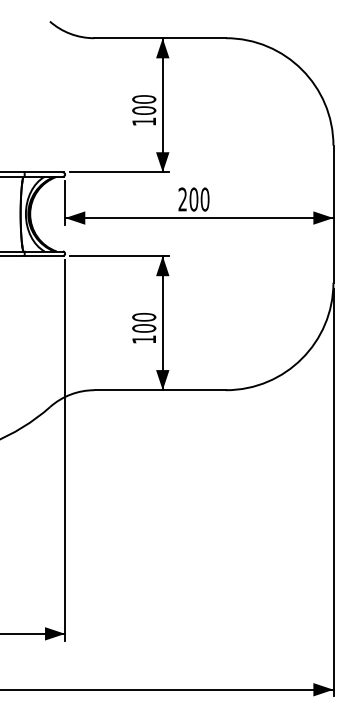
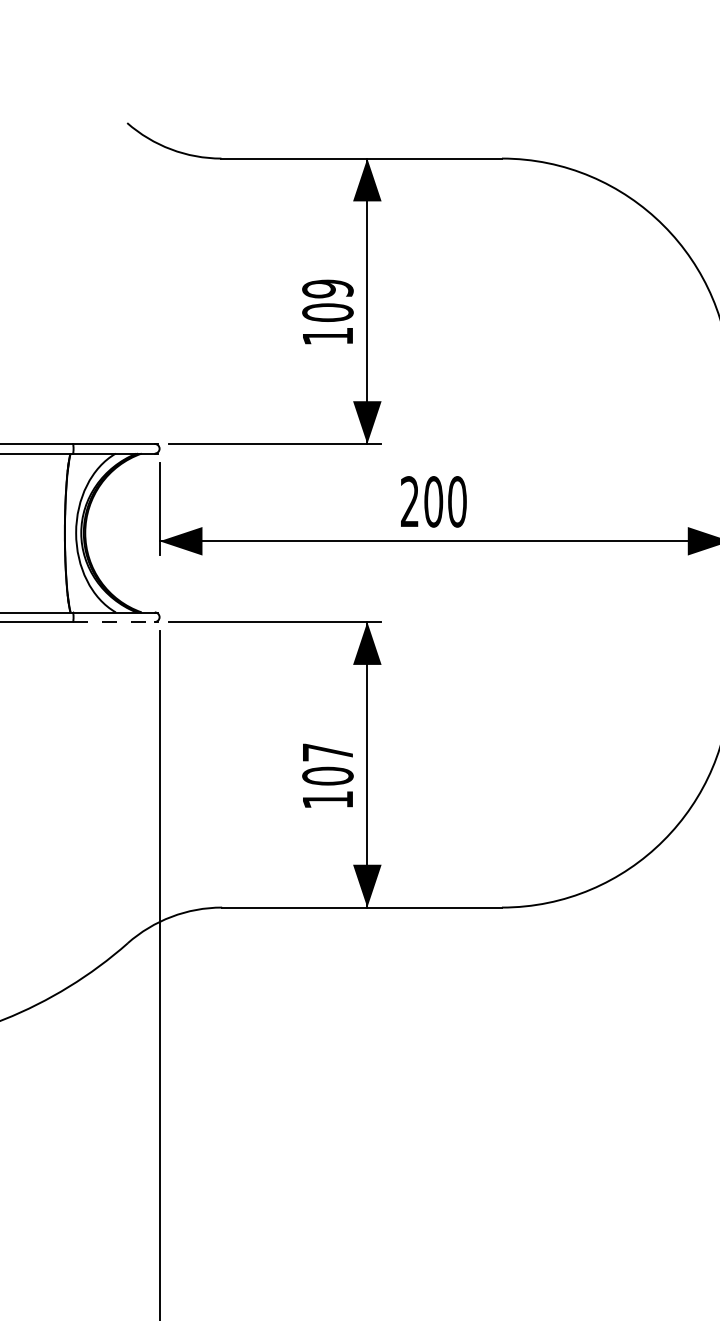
text: (144, 99) -> (328, 288), 100 -> 109
line: (44, 256) -> (115, 623), solid -> dashed
text: (144, 317) -> (328, 752), 100 -> 107

